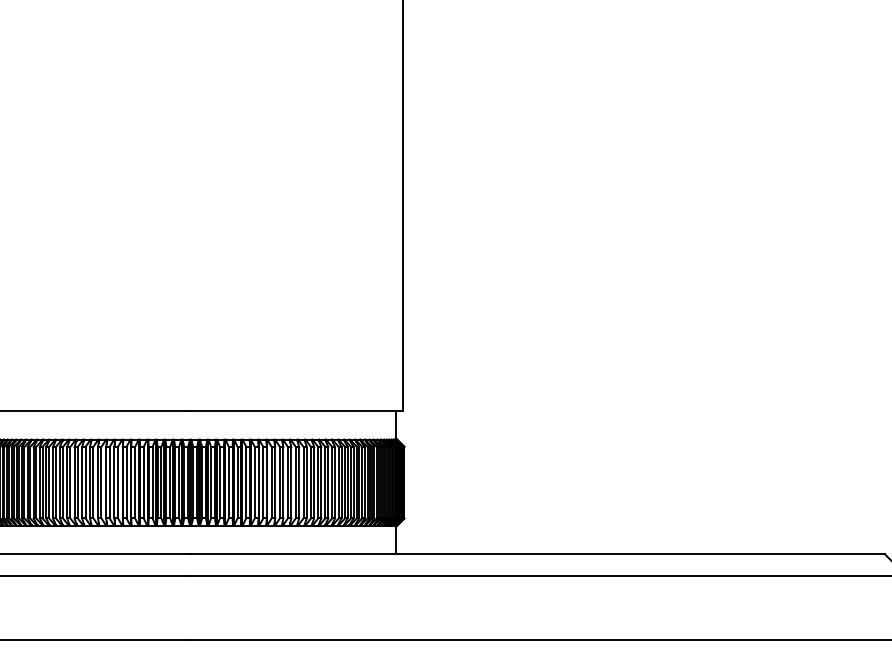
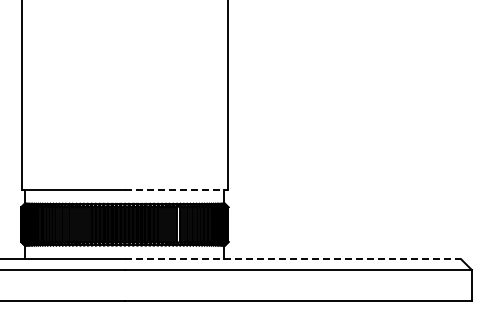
line: (297, 412) -> (176, 190), solid -> dashed
line: (538, 554) -> (293, 259), solid -> dashed

